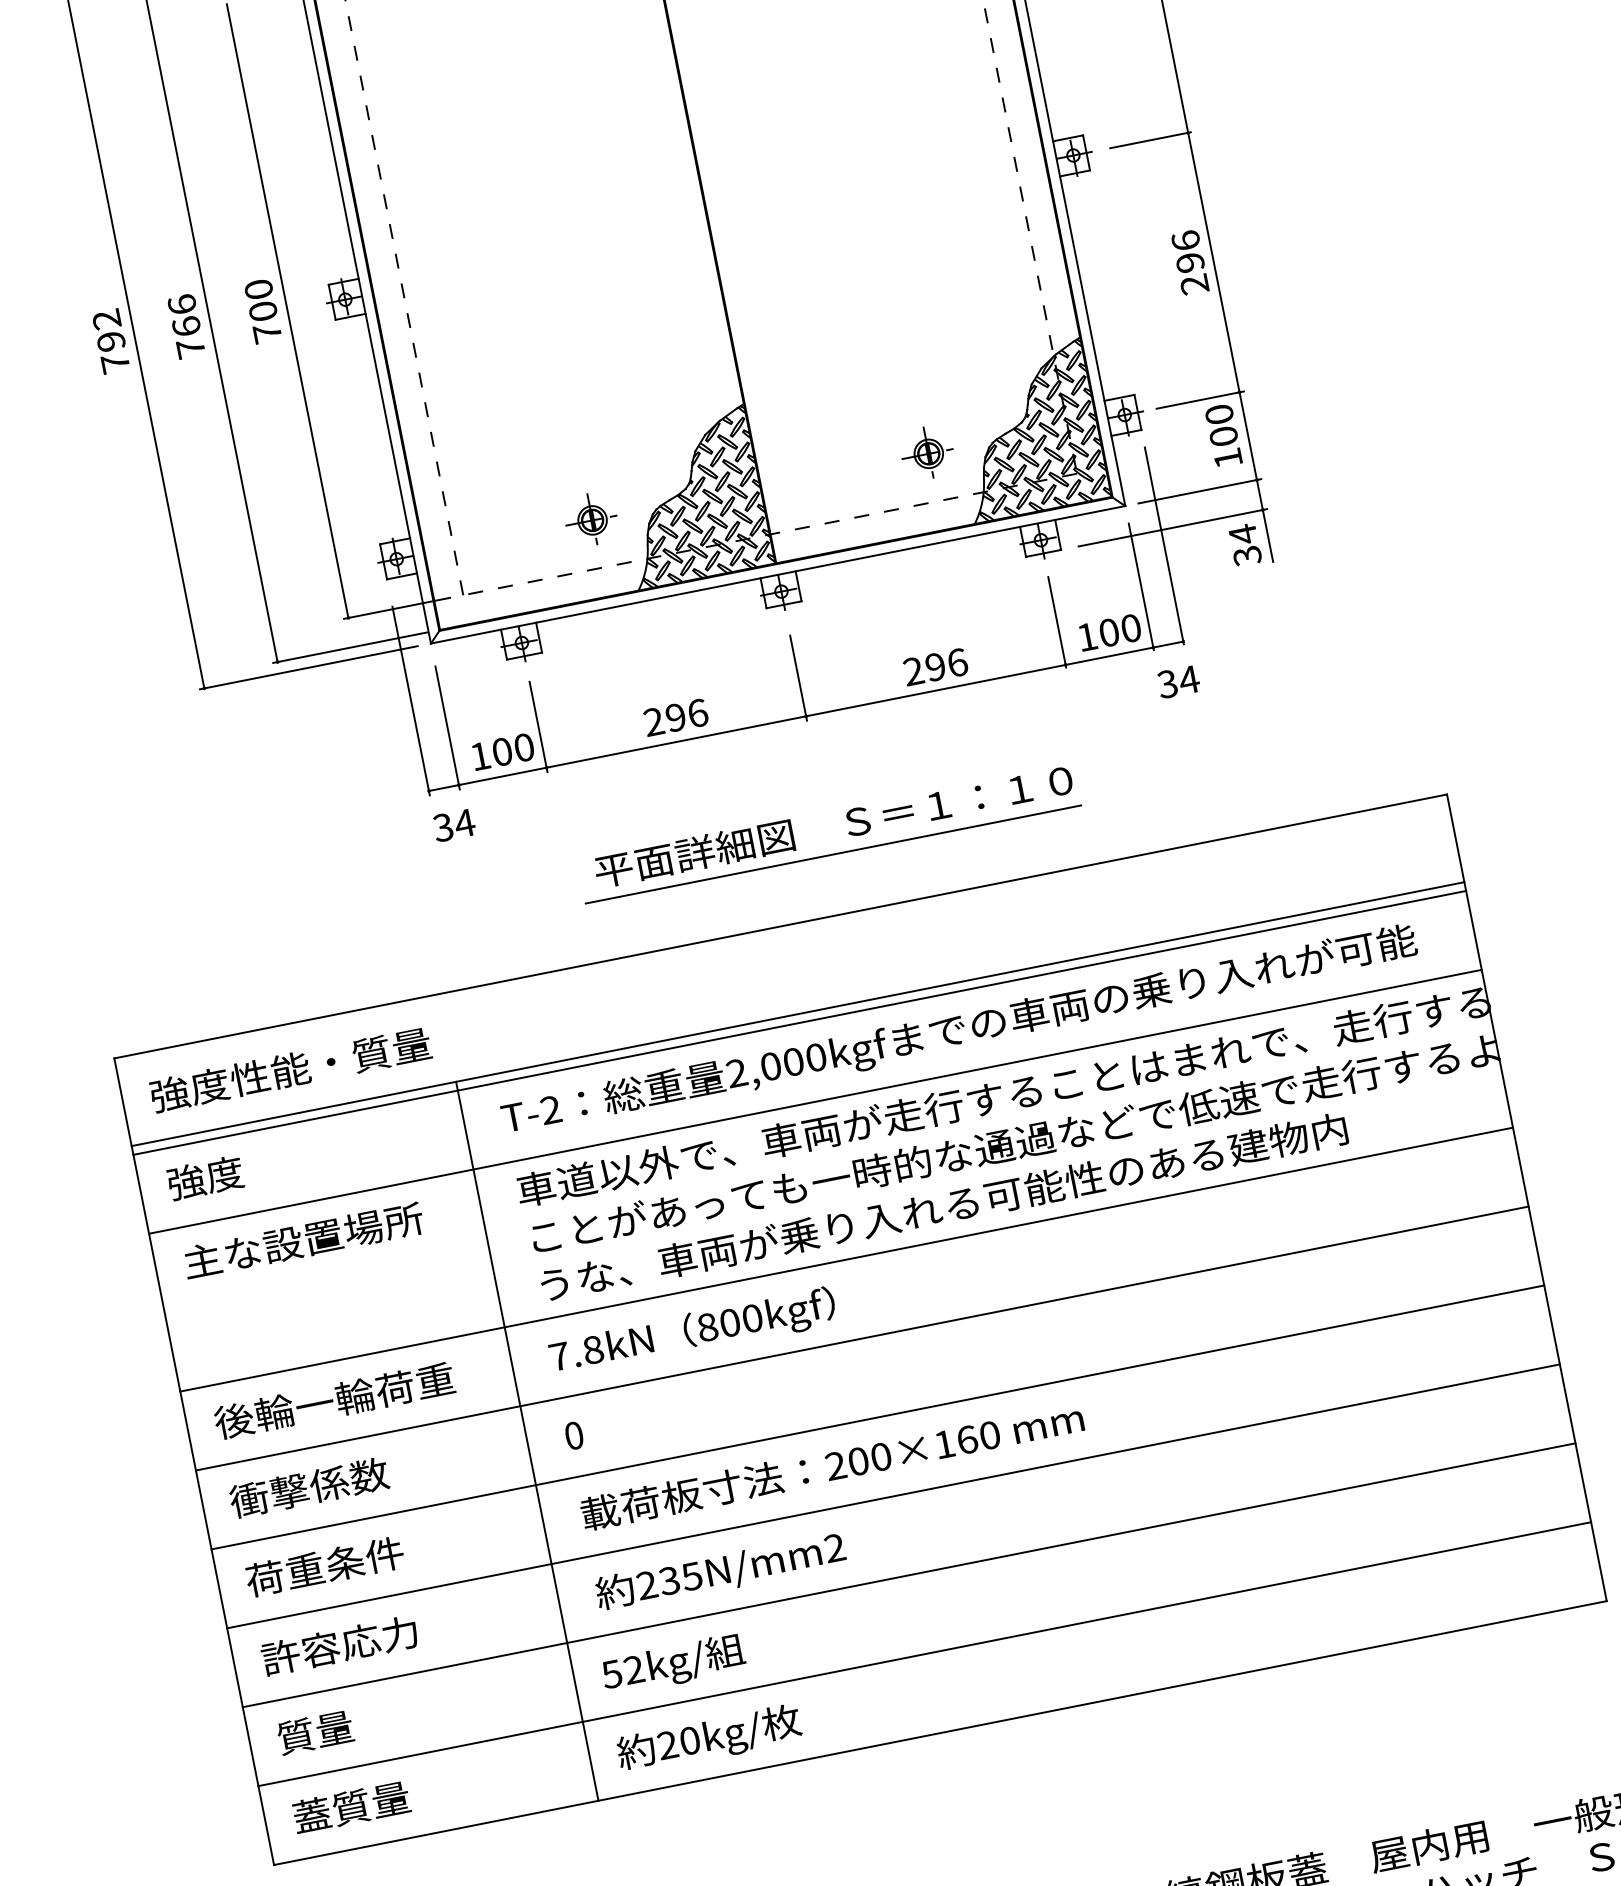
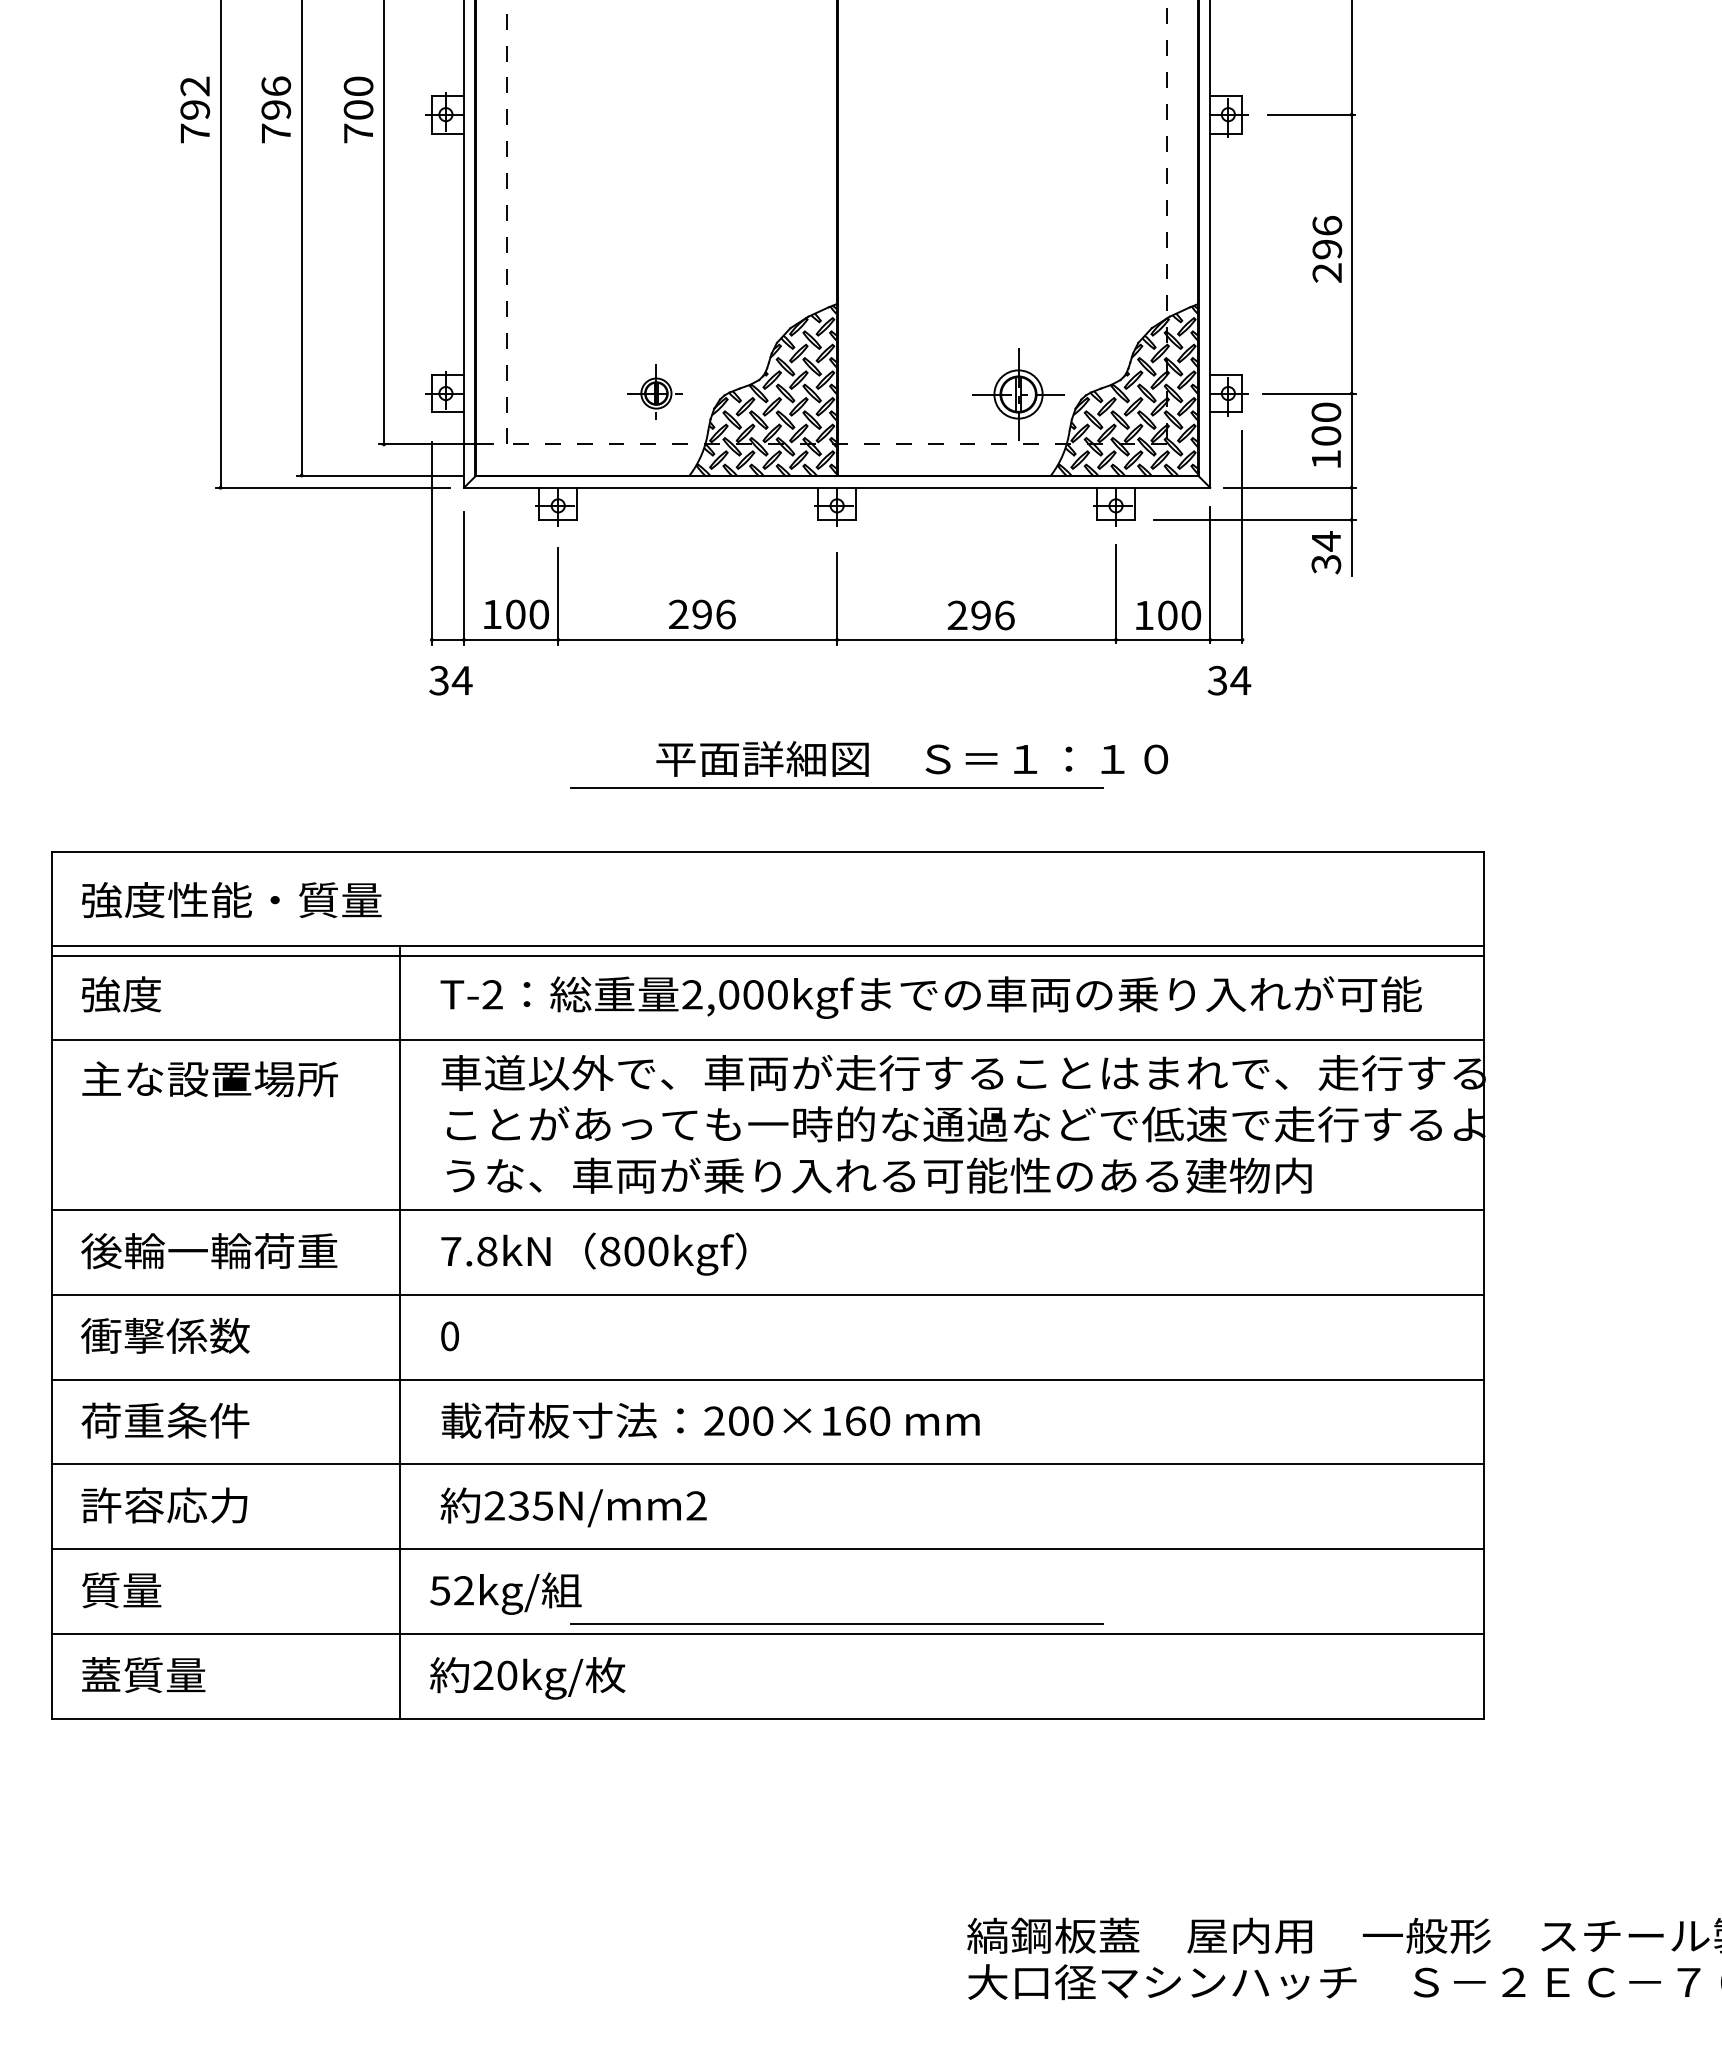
text: (186, 326) -> (276, 109), 766 -> 796
part: (927, 452) -> (1016, 391), size x1.6
text: (833, 825) -> (912, 758), moved
line: (986, 1631) -> (836, 1623), added

